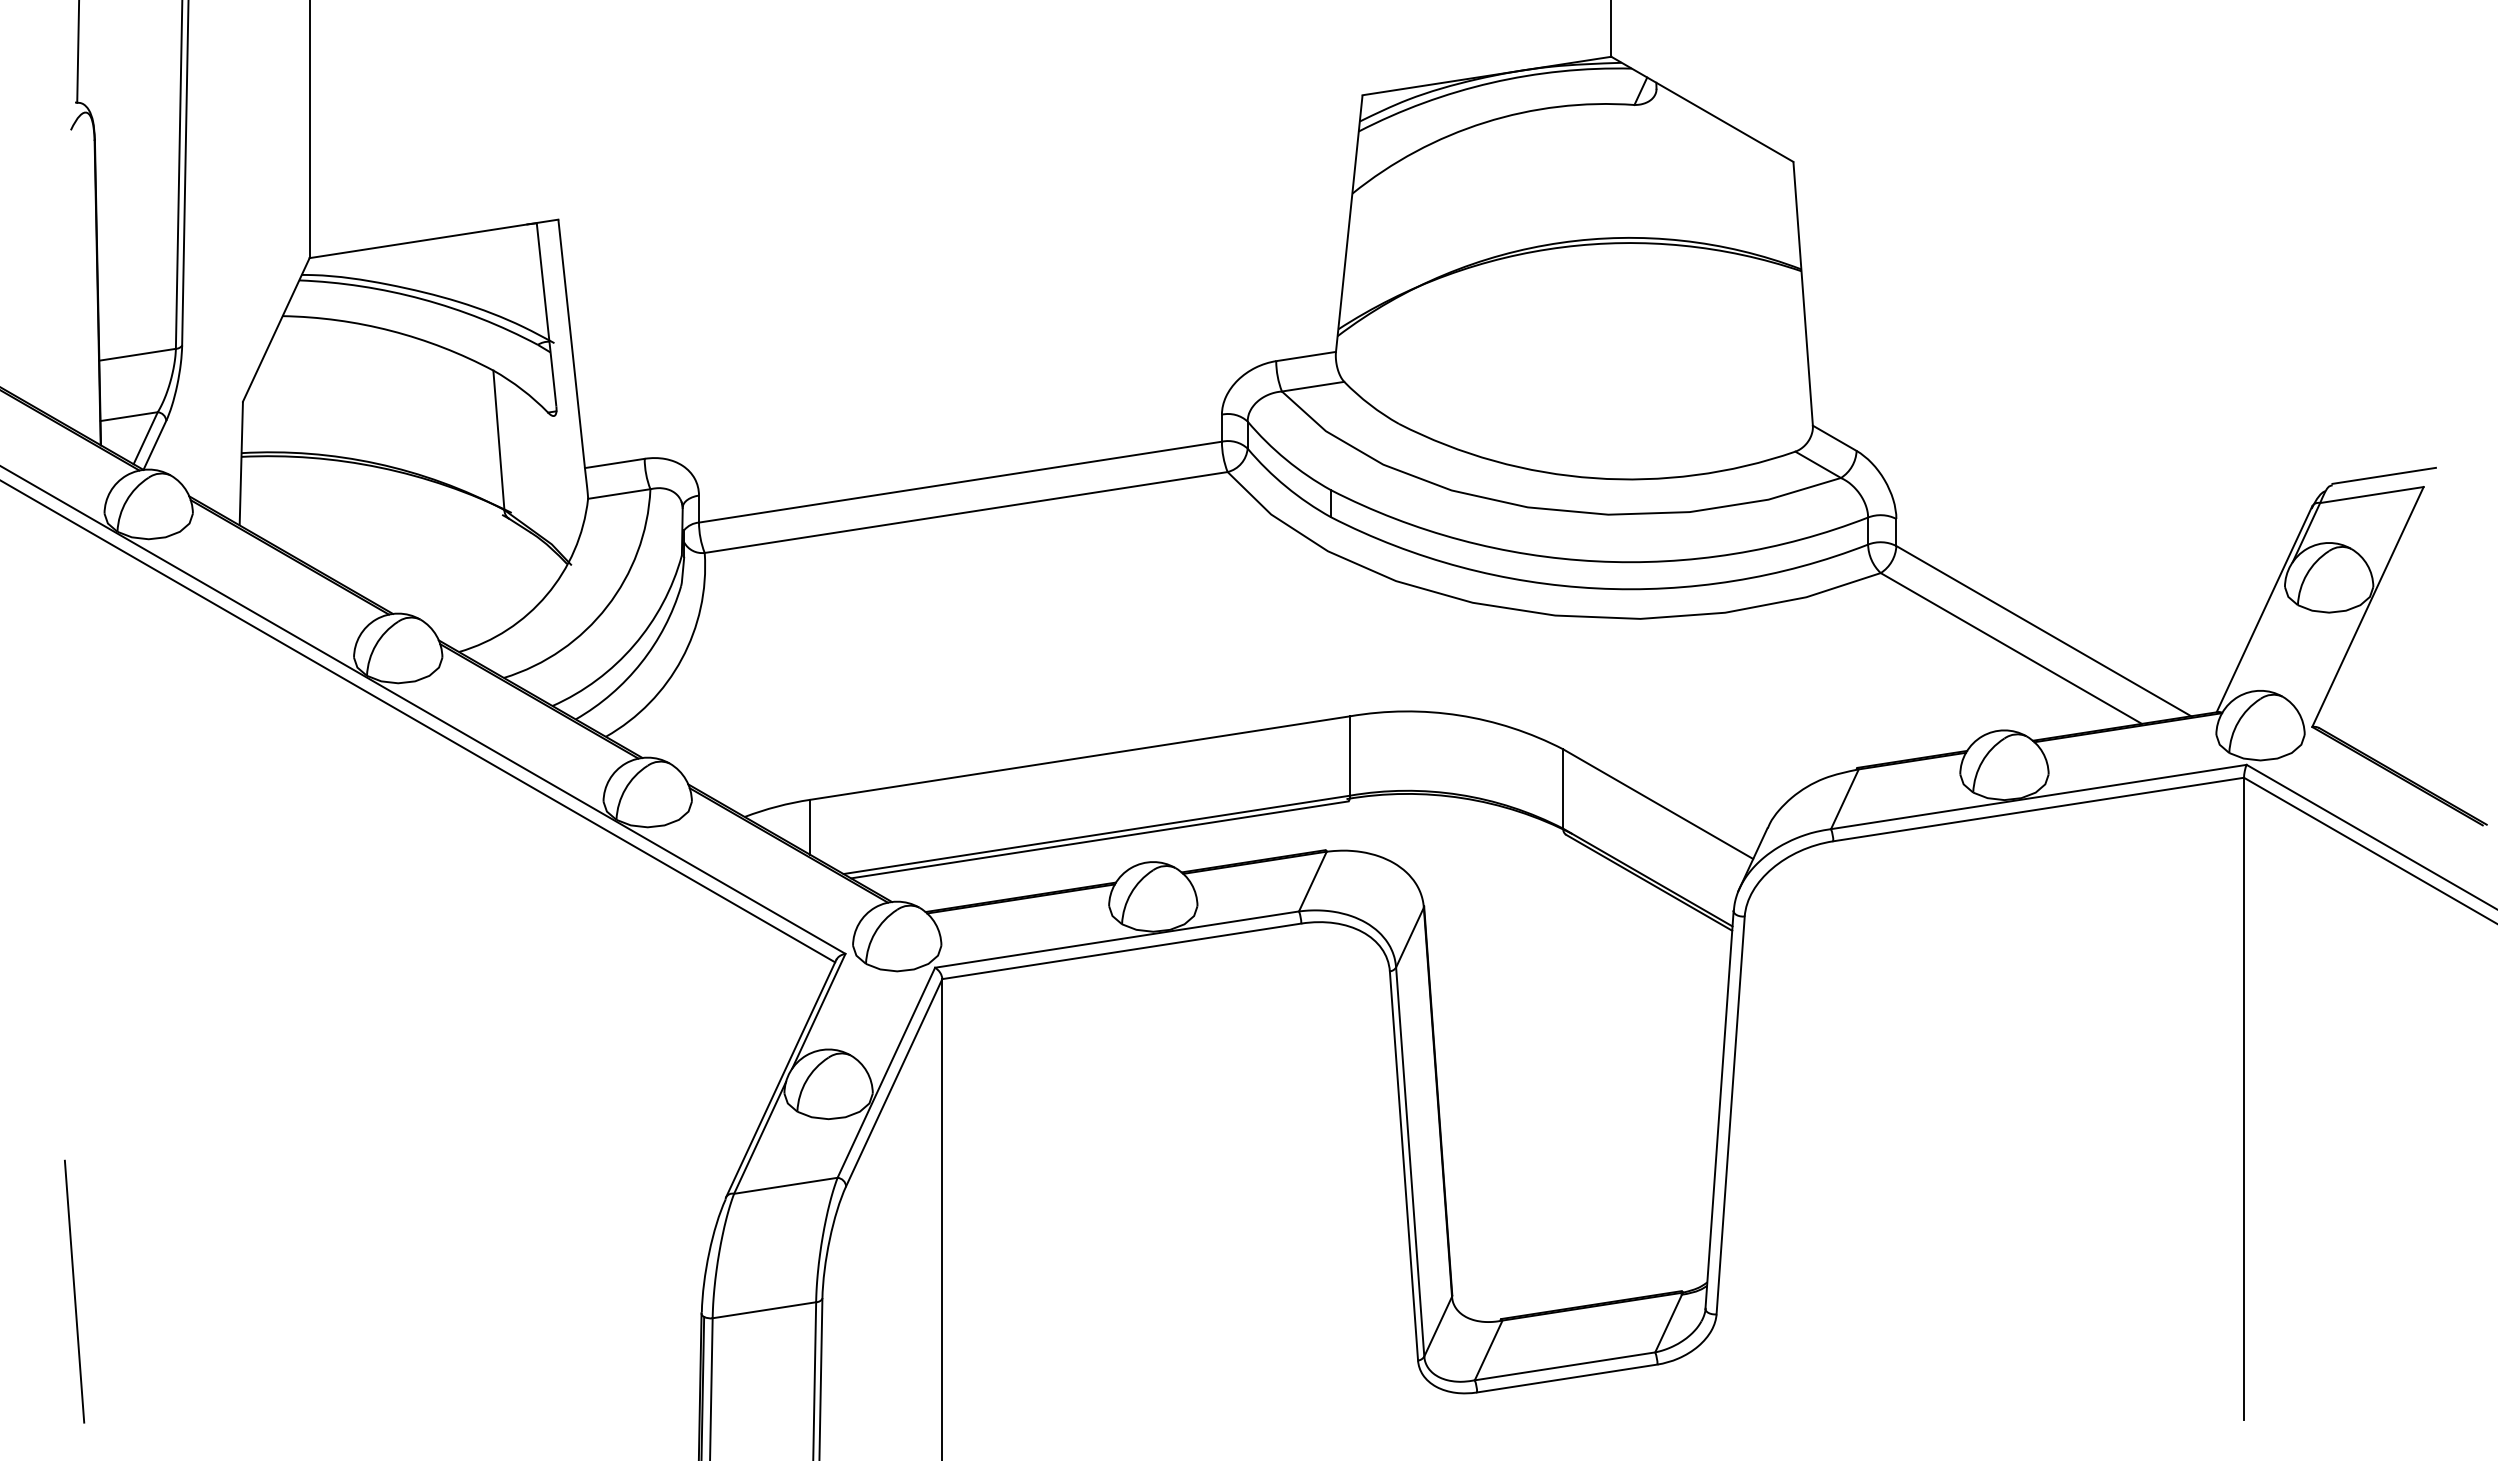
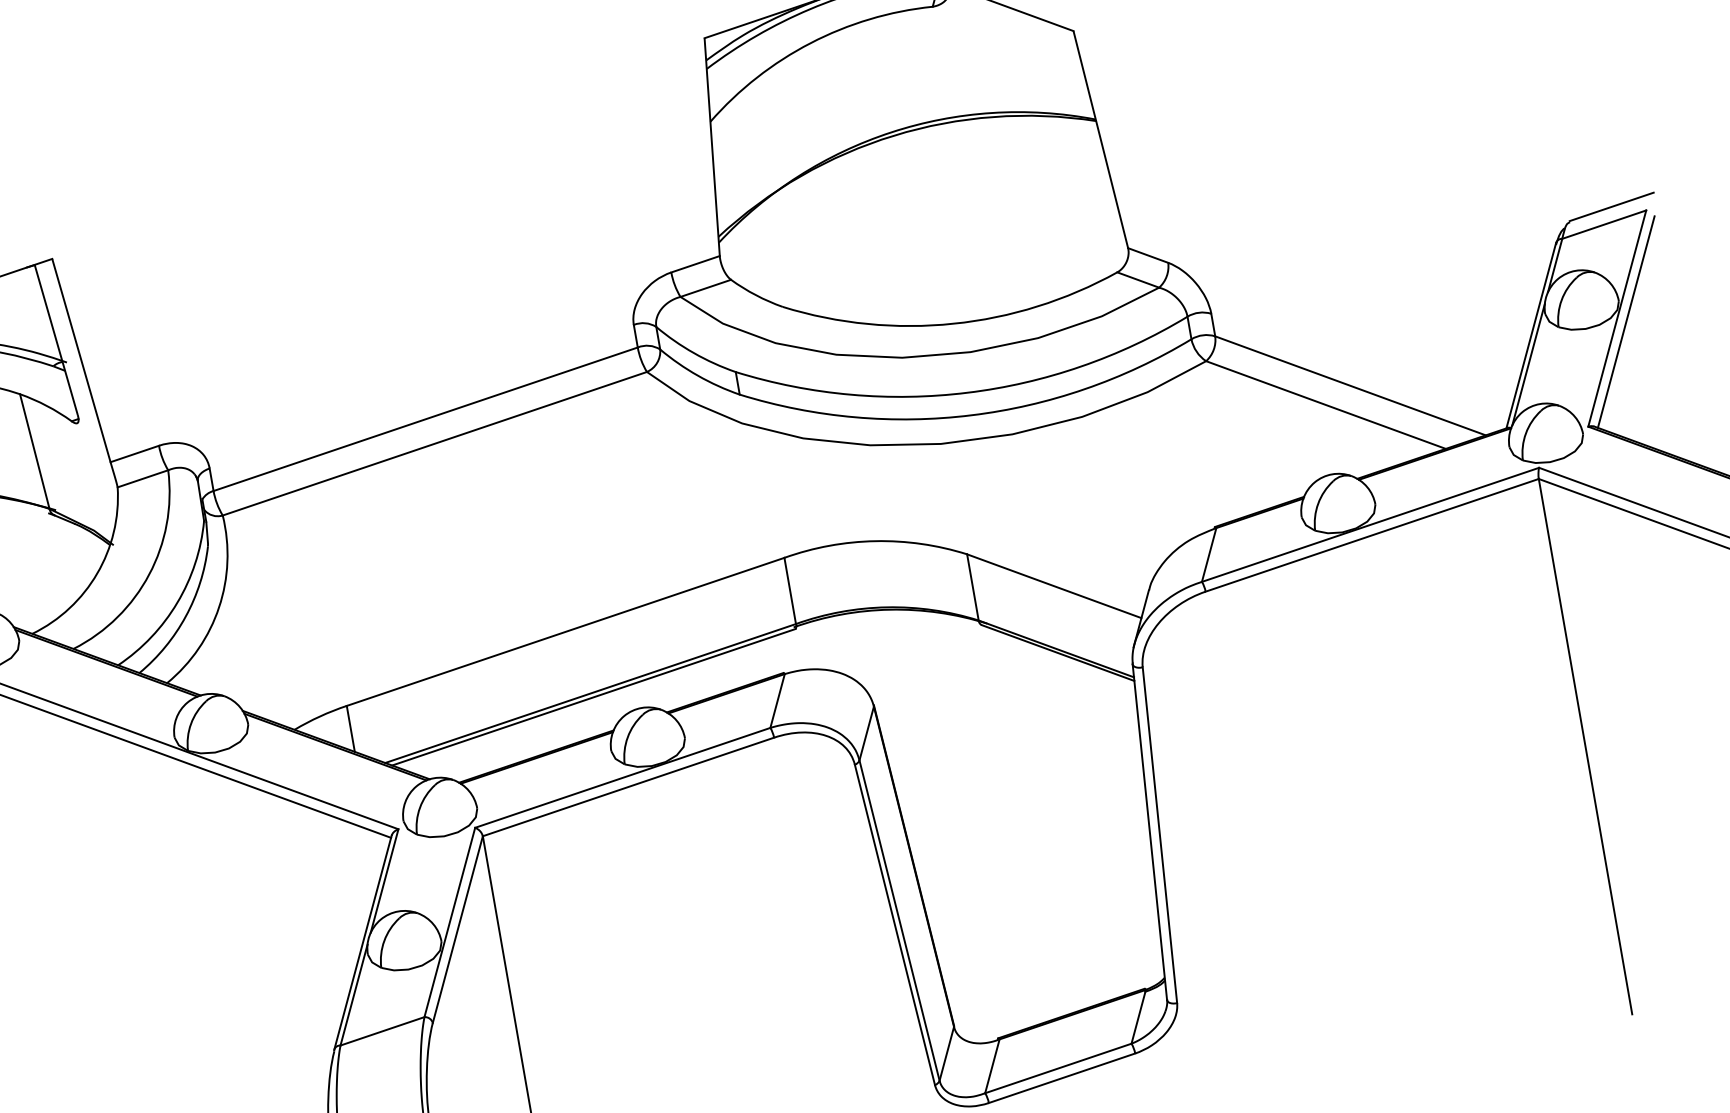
line: (2377, 612) -> (1626, 321), added
line: (2255, 642) -> (1528, 364), added

